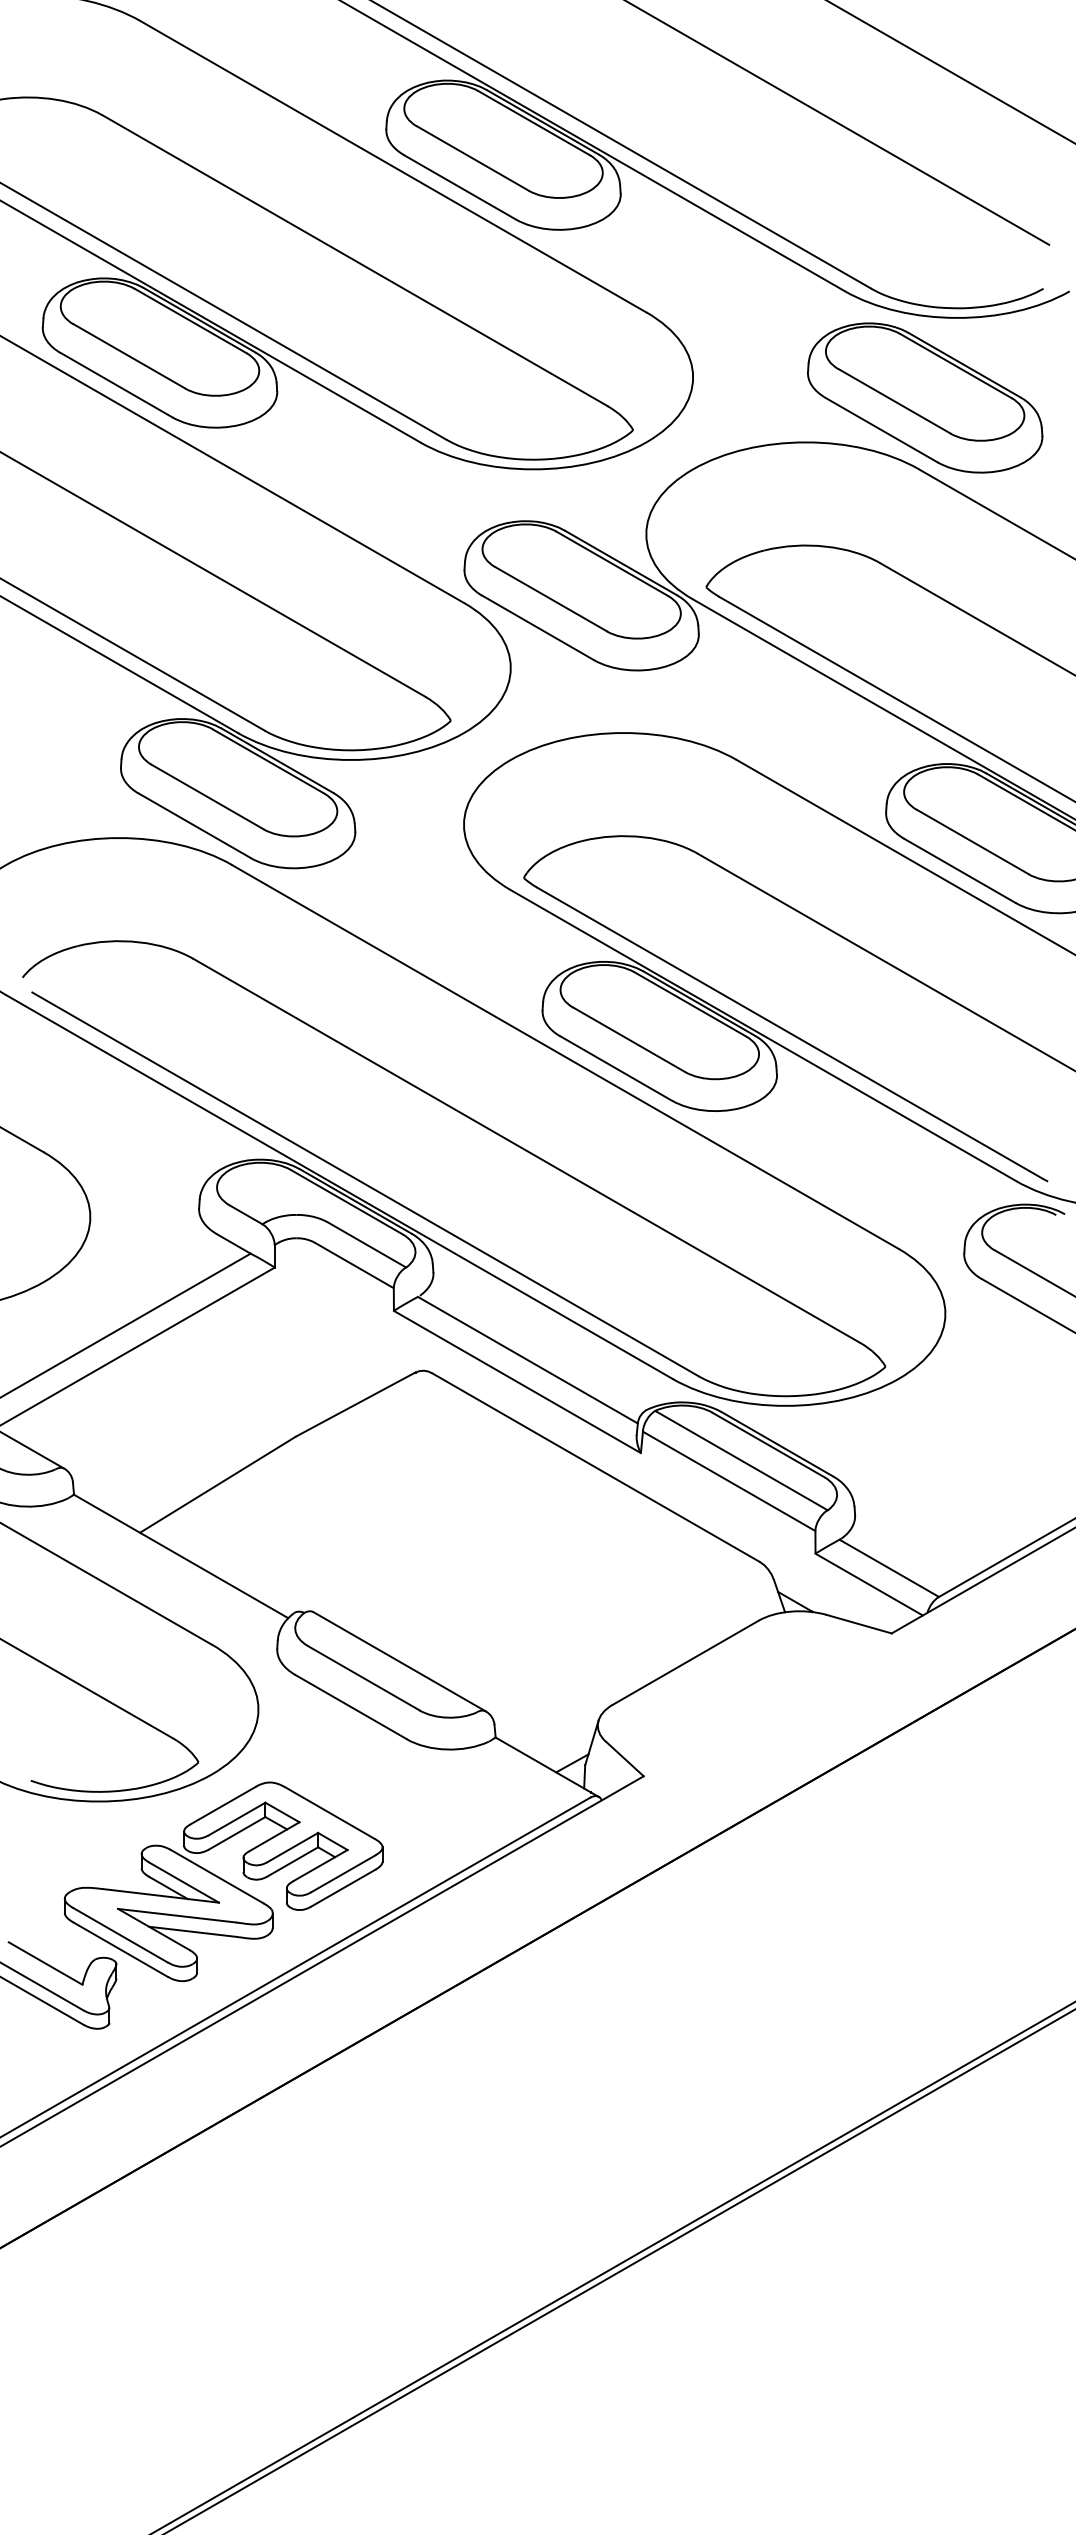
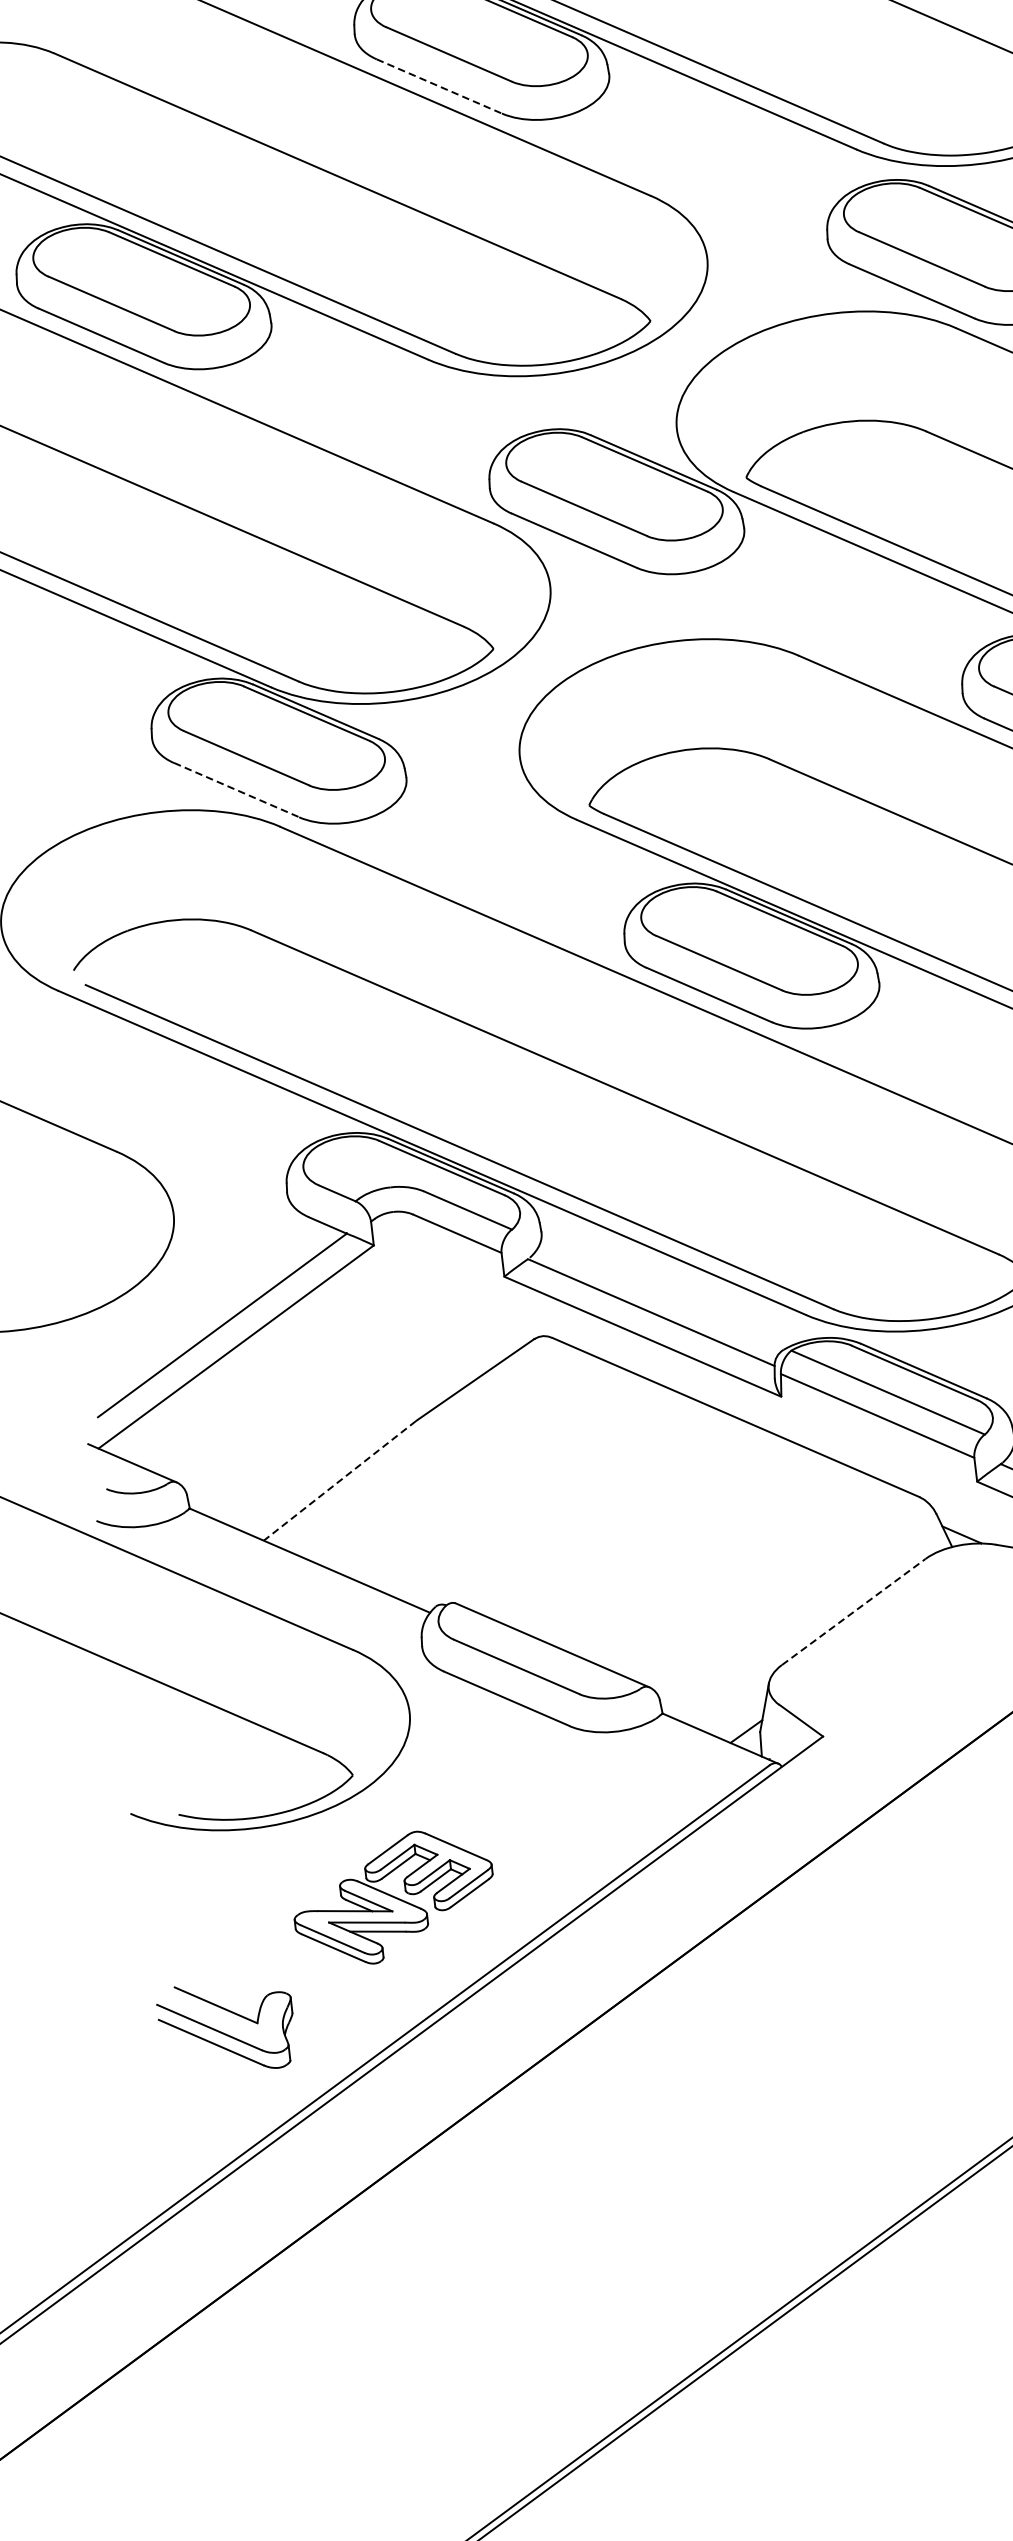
line: (460, 187) -> (439, 86), solid -> dashed
line: (195, 826) -> (237, 790), solid -> dashed
line: (217, 1485) -> (339, 1481), solid -> dashed
line: (686, 1662) -> (854, 1611), solid -> dashed
part: (223, 1881) -> (393, 1897), size x0.6

